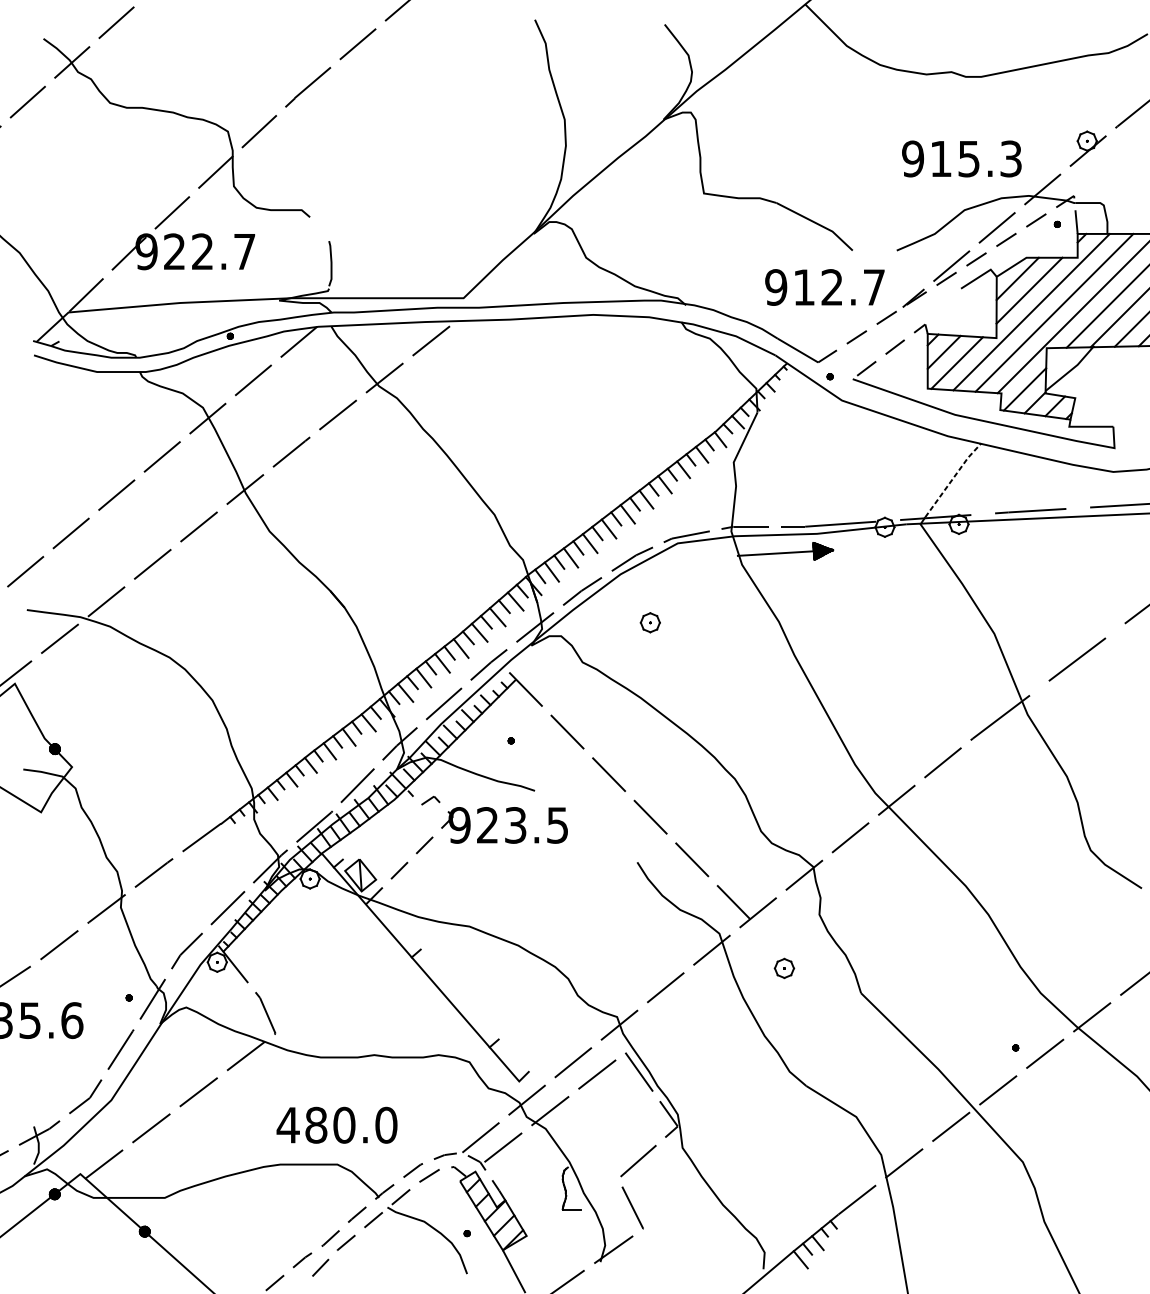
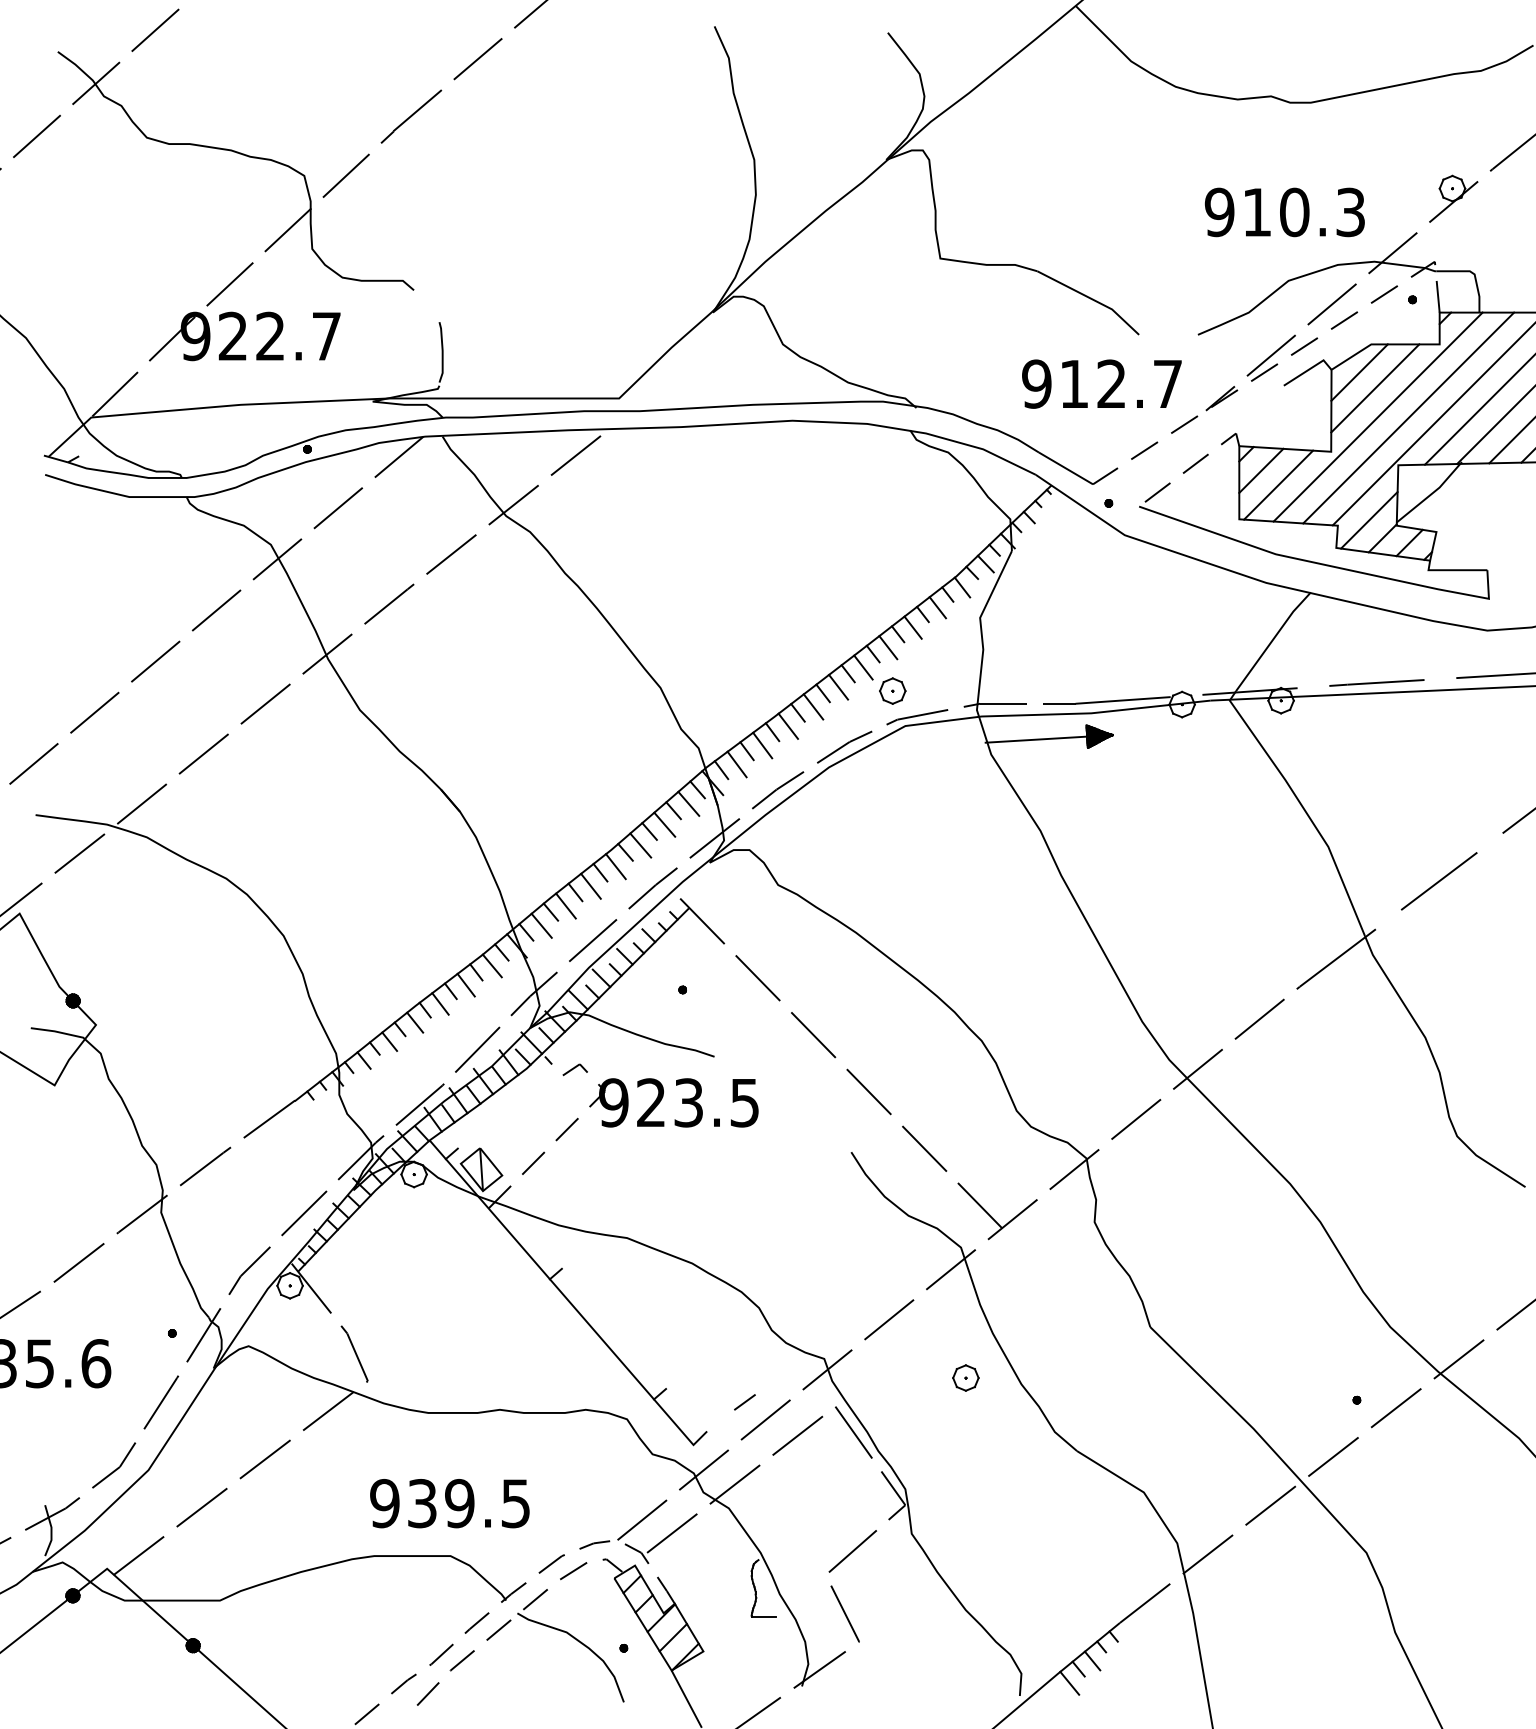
text: (969, 159) -> (1294, 212), 915.3 -> 910.3
line: (952, 478) -> (1272, 639), dashed -> solid
part: (650, 622) -> (892, 690), moved
part: (784, 968) -> (965, 1377), moved
line: (557, 1049) -> (744, 1402), added
text: (336, 1125) -> (449, 1503), 480.0 -> 939.5

